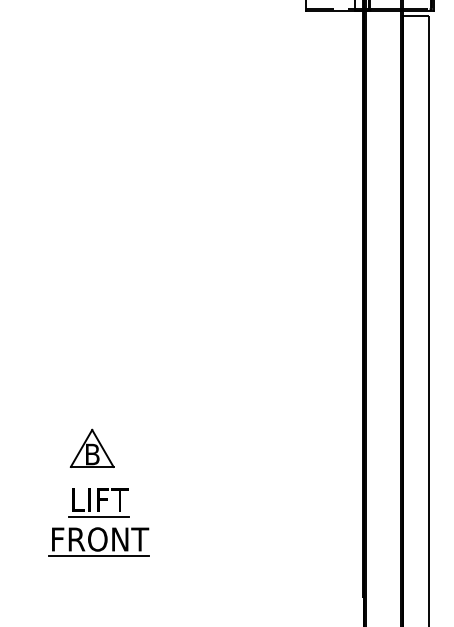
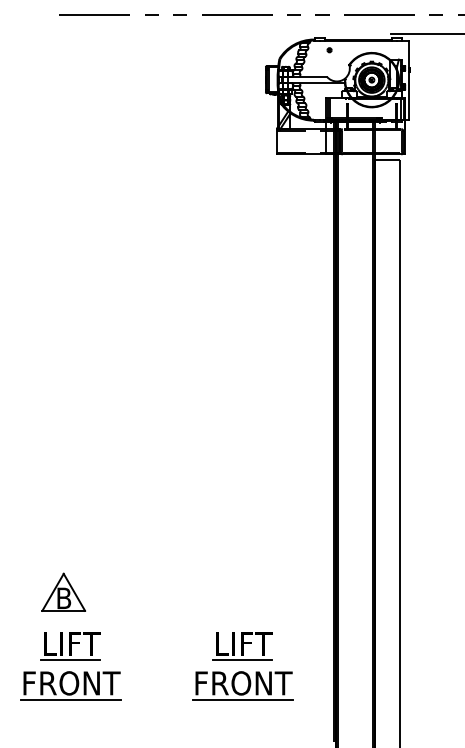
part: (270, 522) -> (242, 666), added

